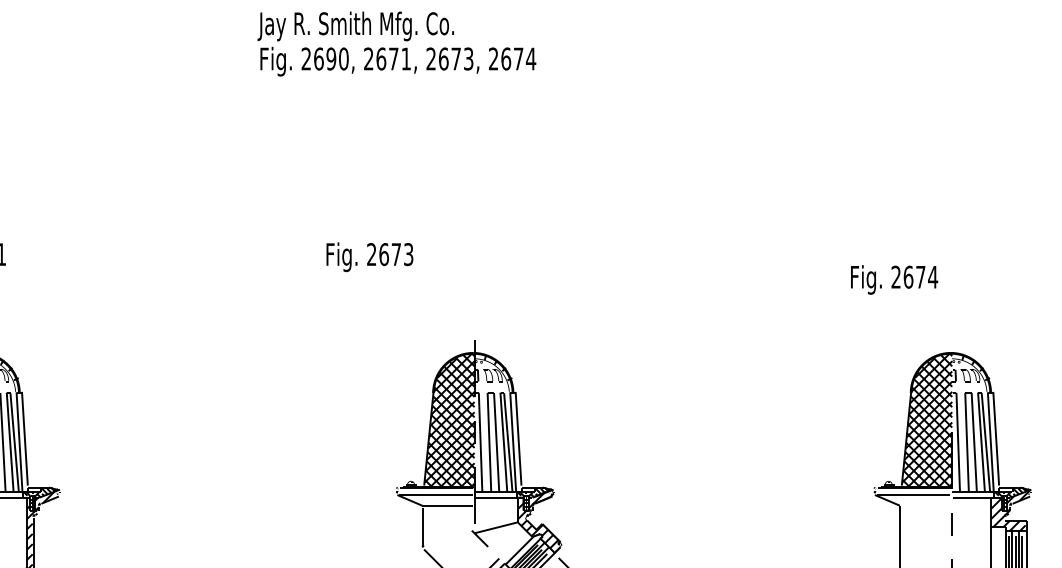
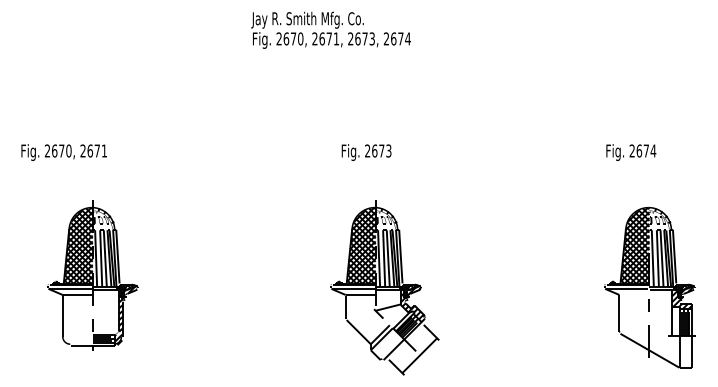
text: (331, 58) -> (293, 38), 2690, -> 2670,
text: (369, 257) -> (366, 152), moved
text: (894, 279) -> (631, 152), moved

